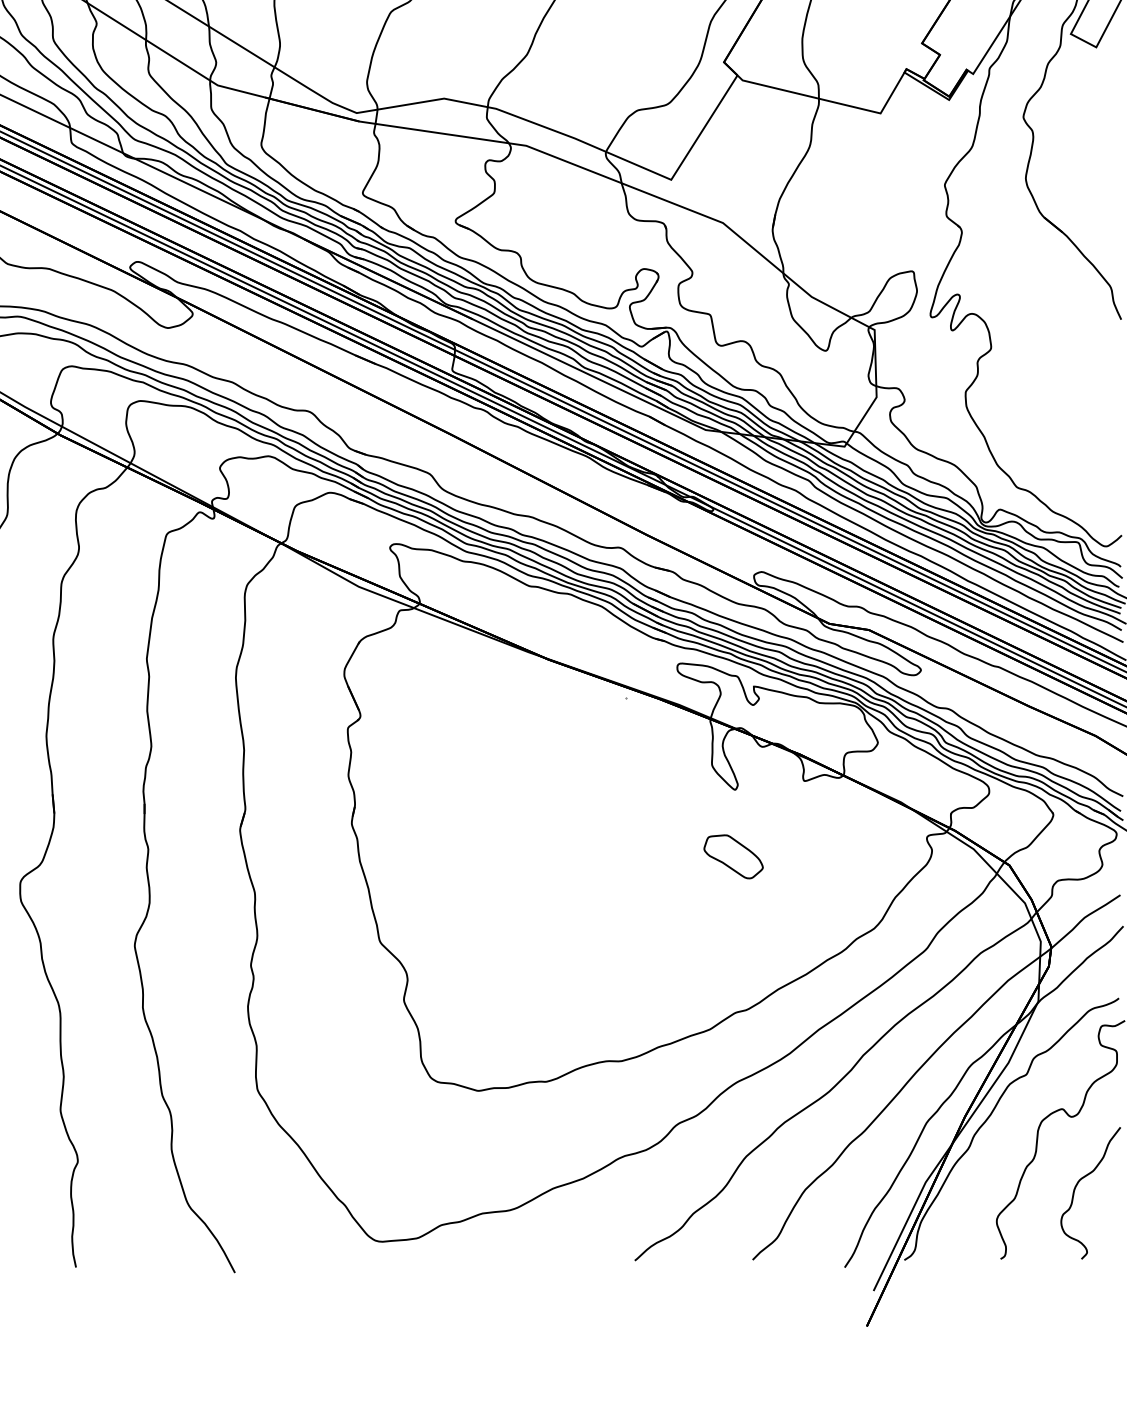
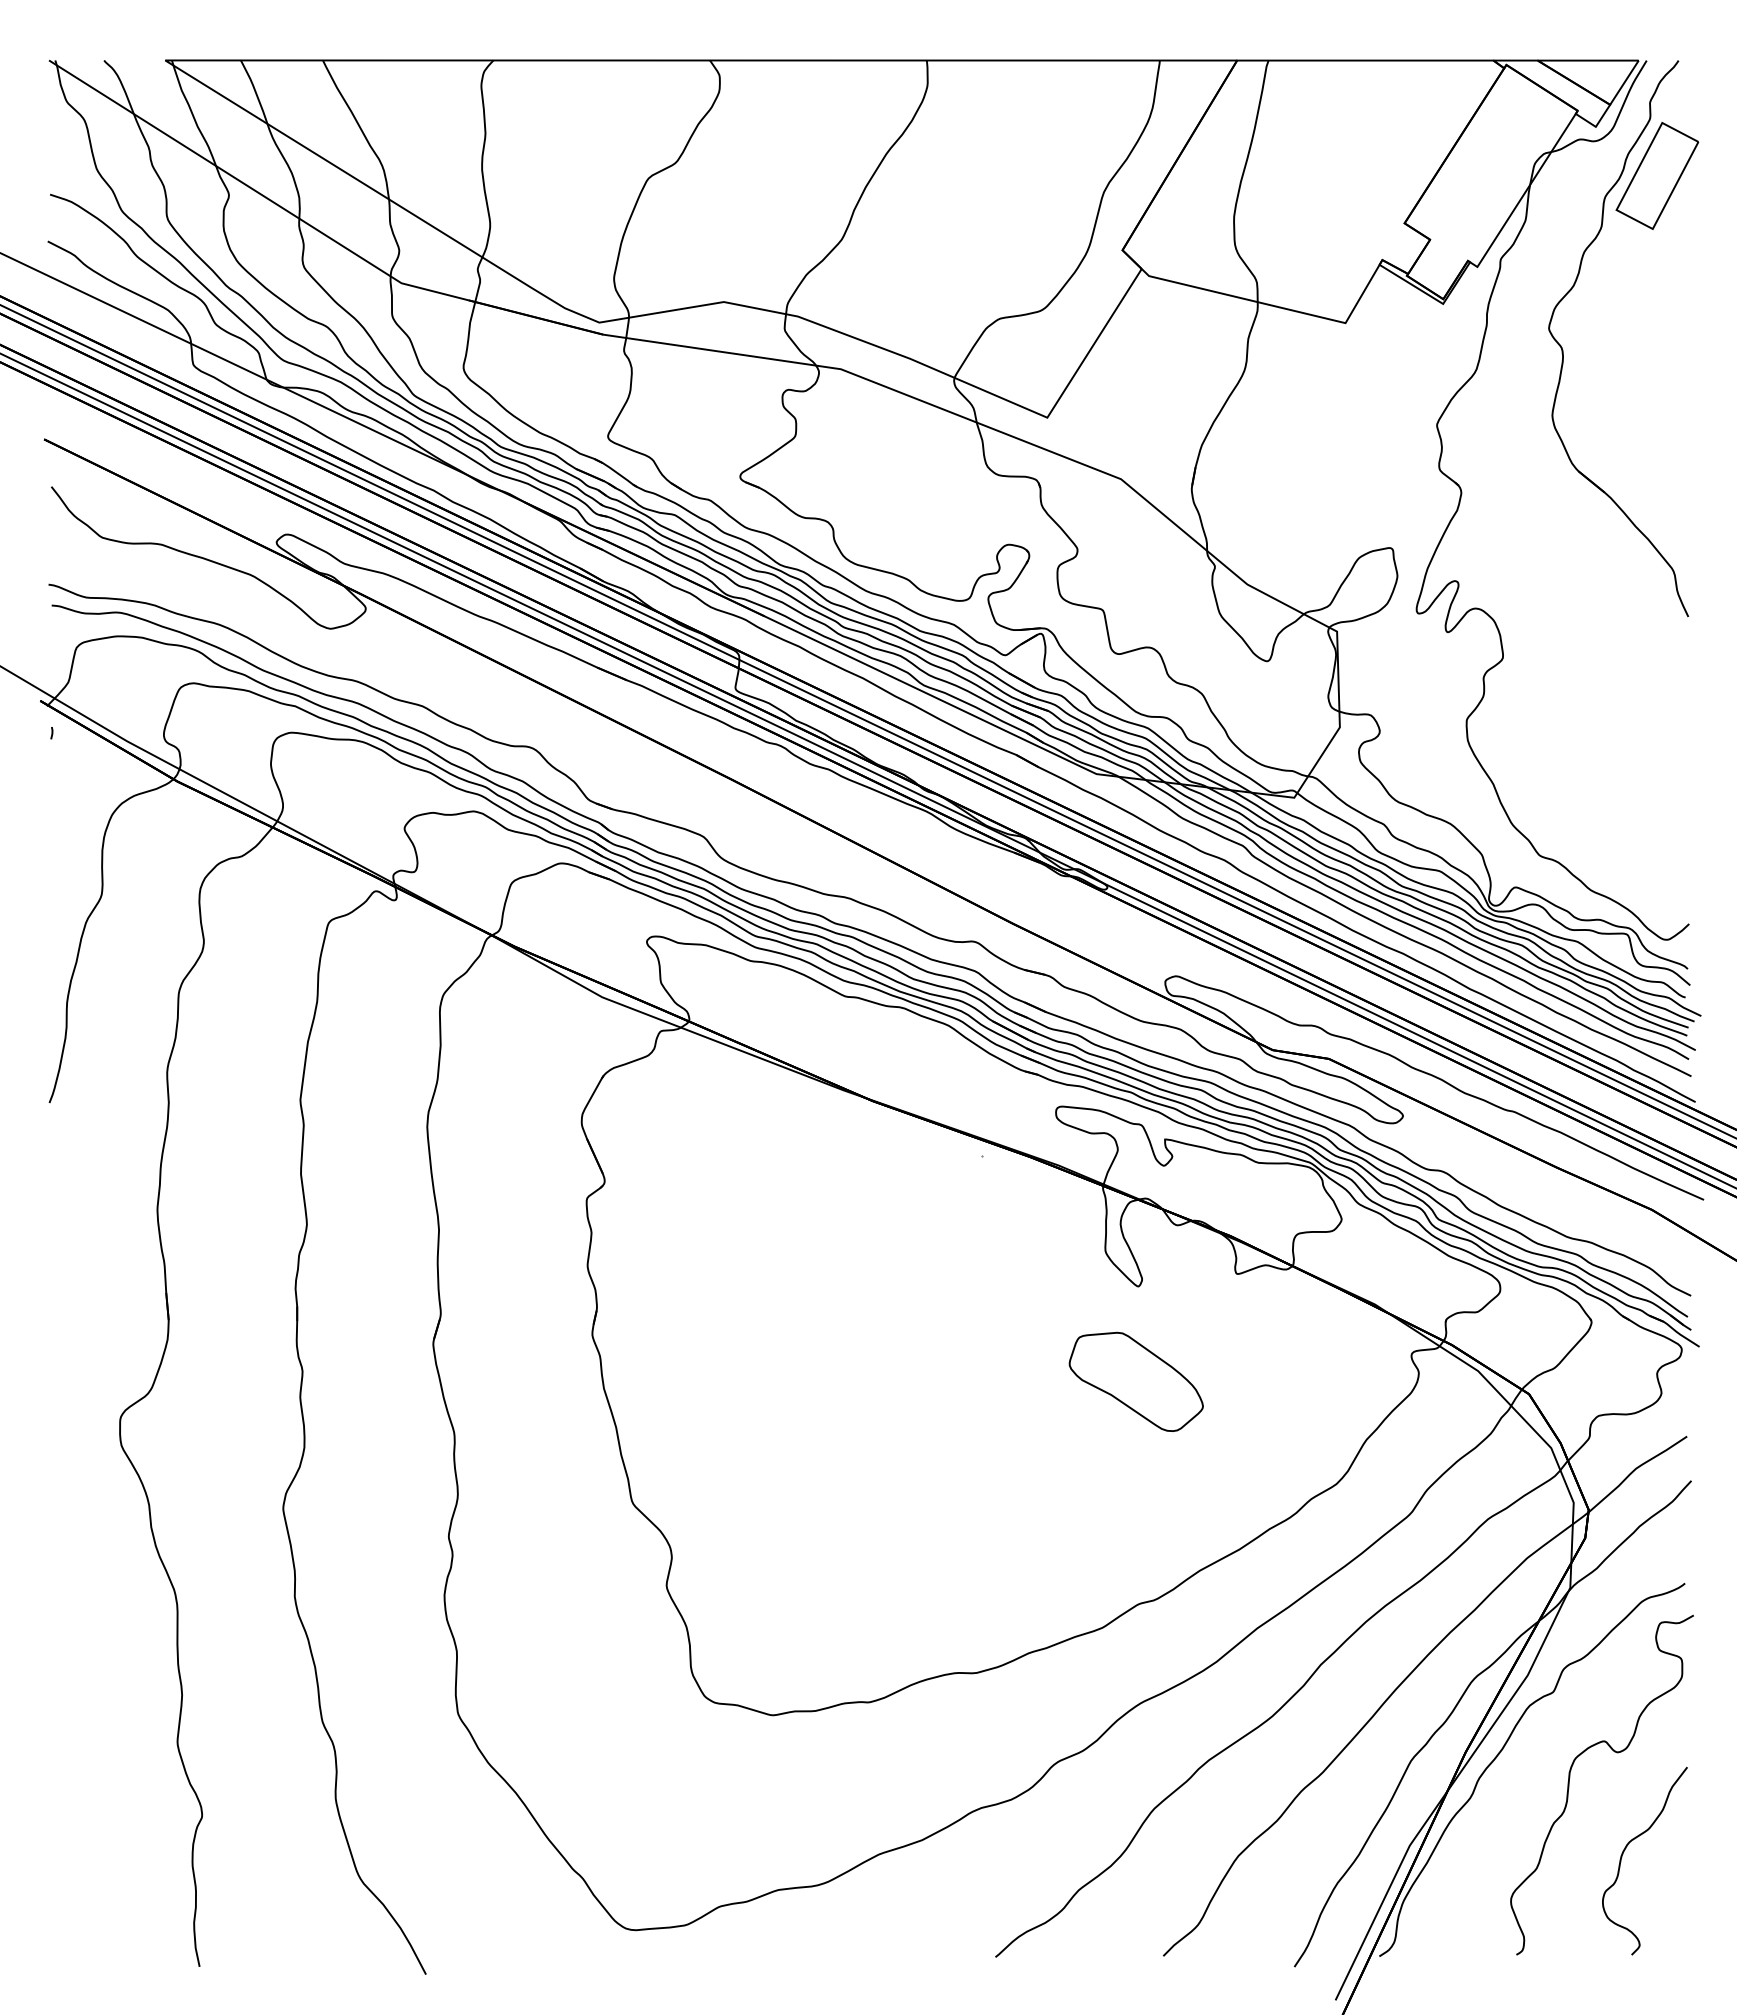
part: (733, 856) -> (1135, 1381), size x1.6

